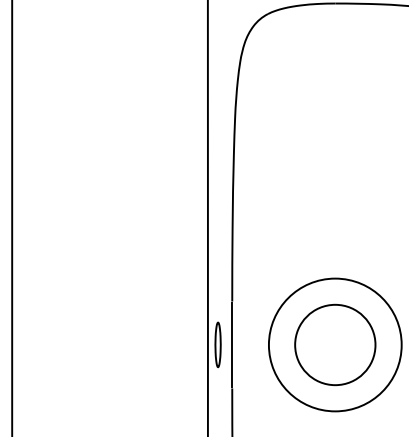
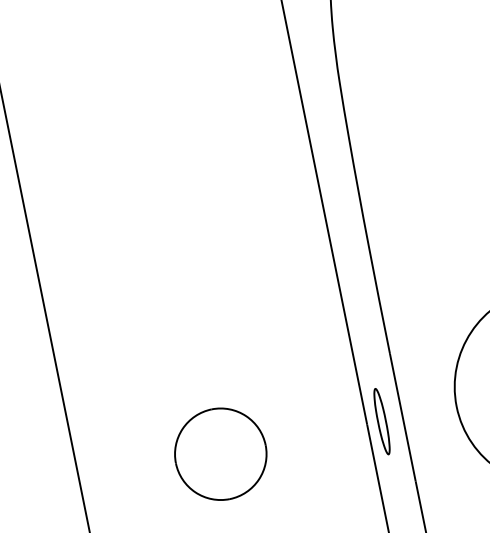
part: (107, 344) -> (219, 453), added

